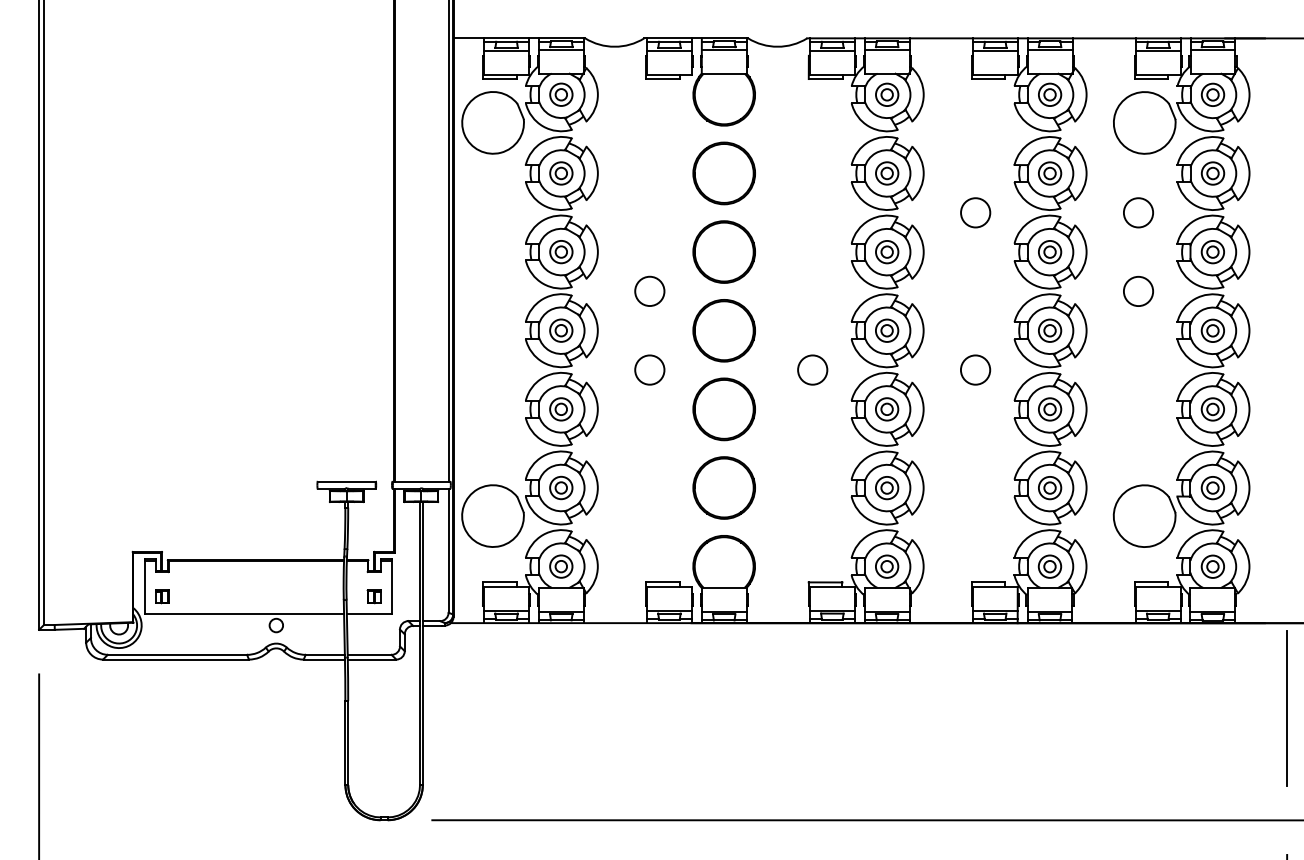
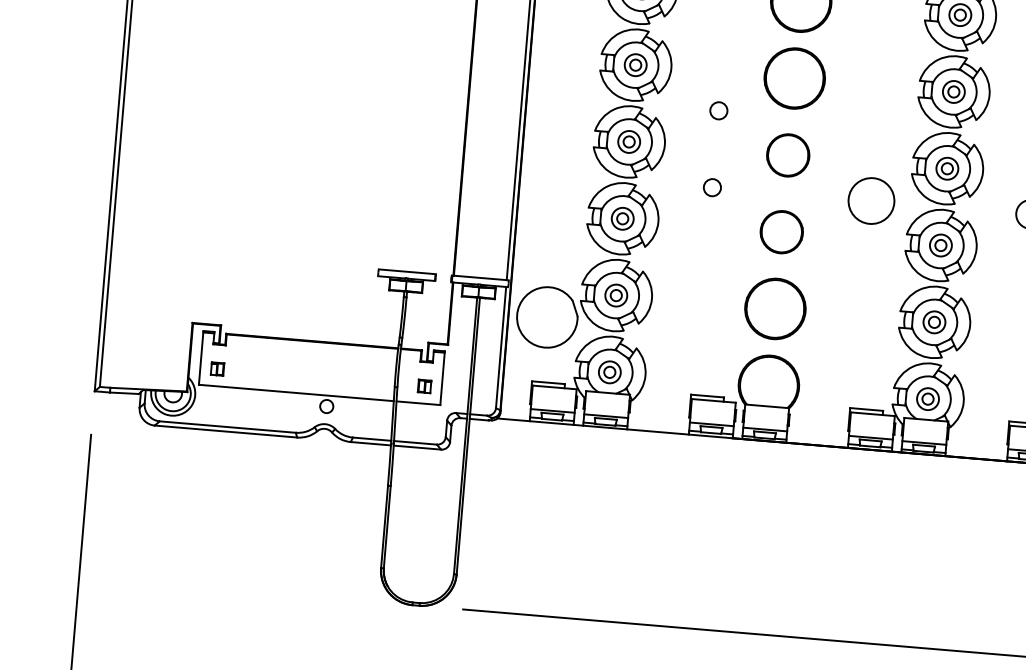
circle: (649, 291) -> (718, 110), size x0.6
part: (723, 330) -> (787, 155), size x0.7
circle: (649, 369) -> (712, 187), size x0.6
circle: (812, 369) -> (871, 200), size x1.6
part: (723, 409) -> (781, 232), size x0.7

